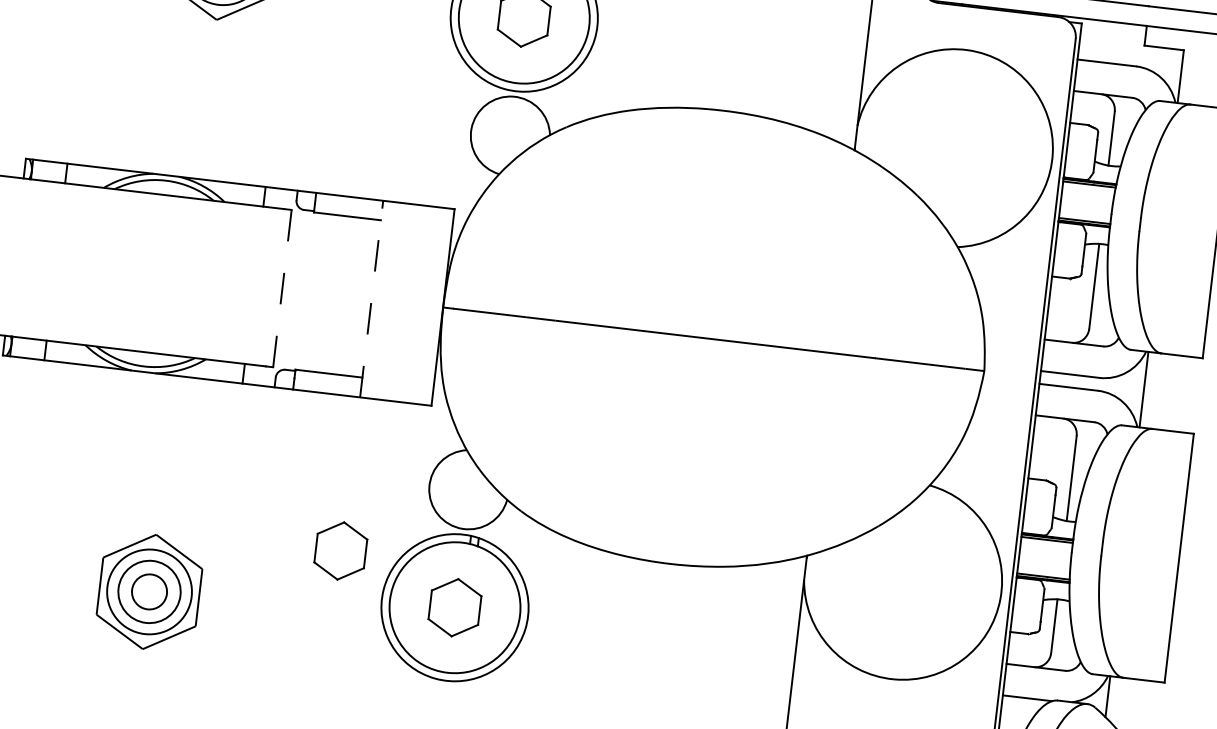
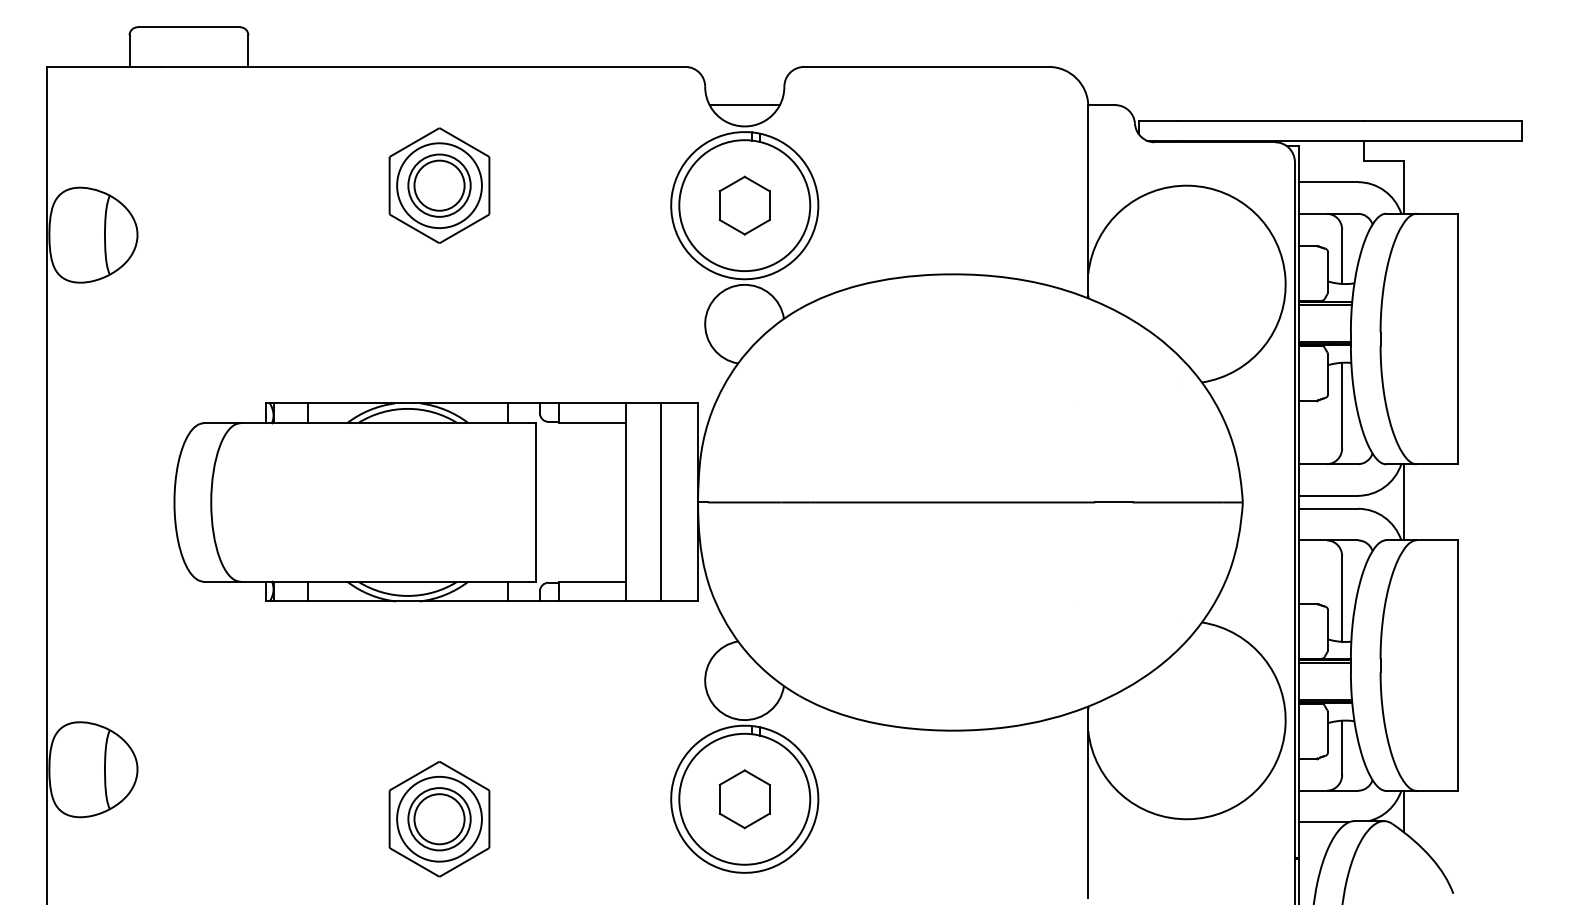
line: (282, 287) -> (536, 501), dashed -> solid
line: (371, 299) -> (625, 502), dashed -> solid
line: (406, 303) -> (661, 502), added
part: (340, 551) -> (624, 756), removed
circle: (149, 592) -> (439, 819), size x1.43

